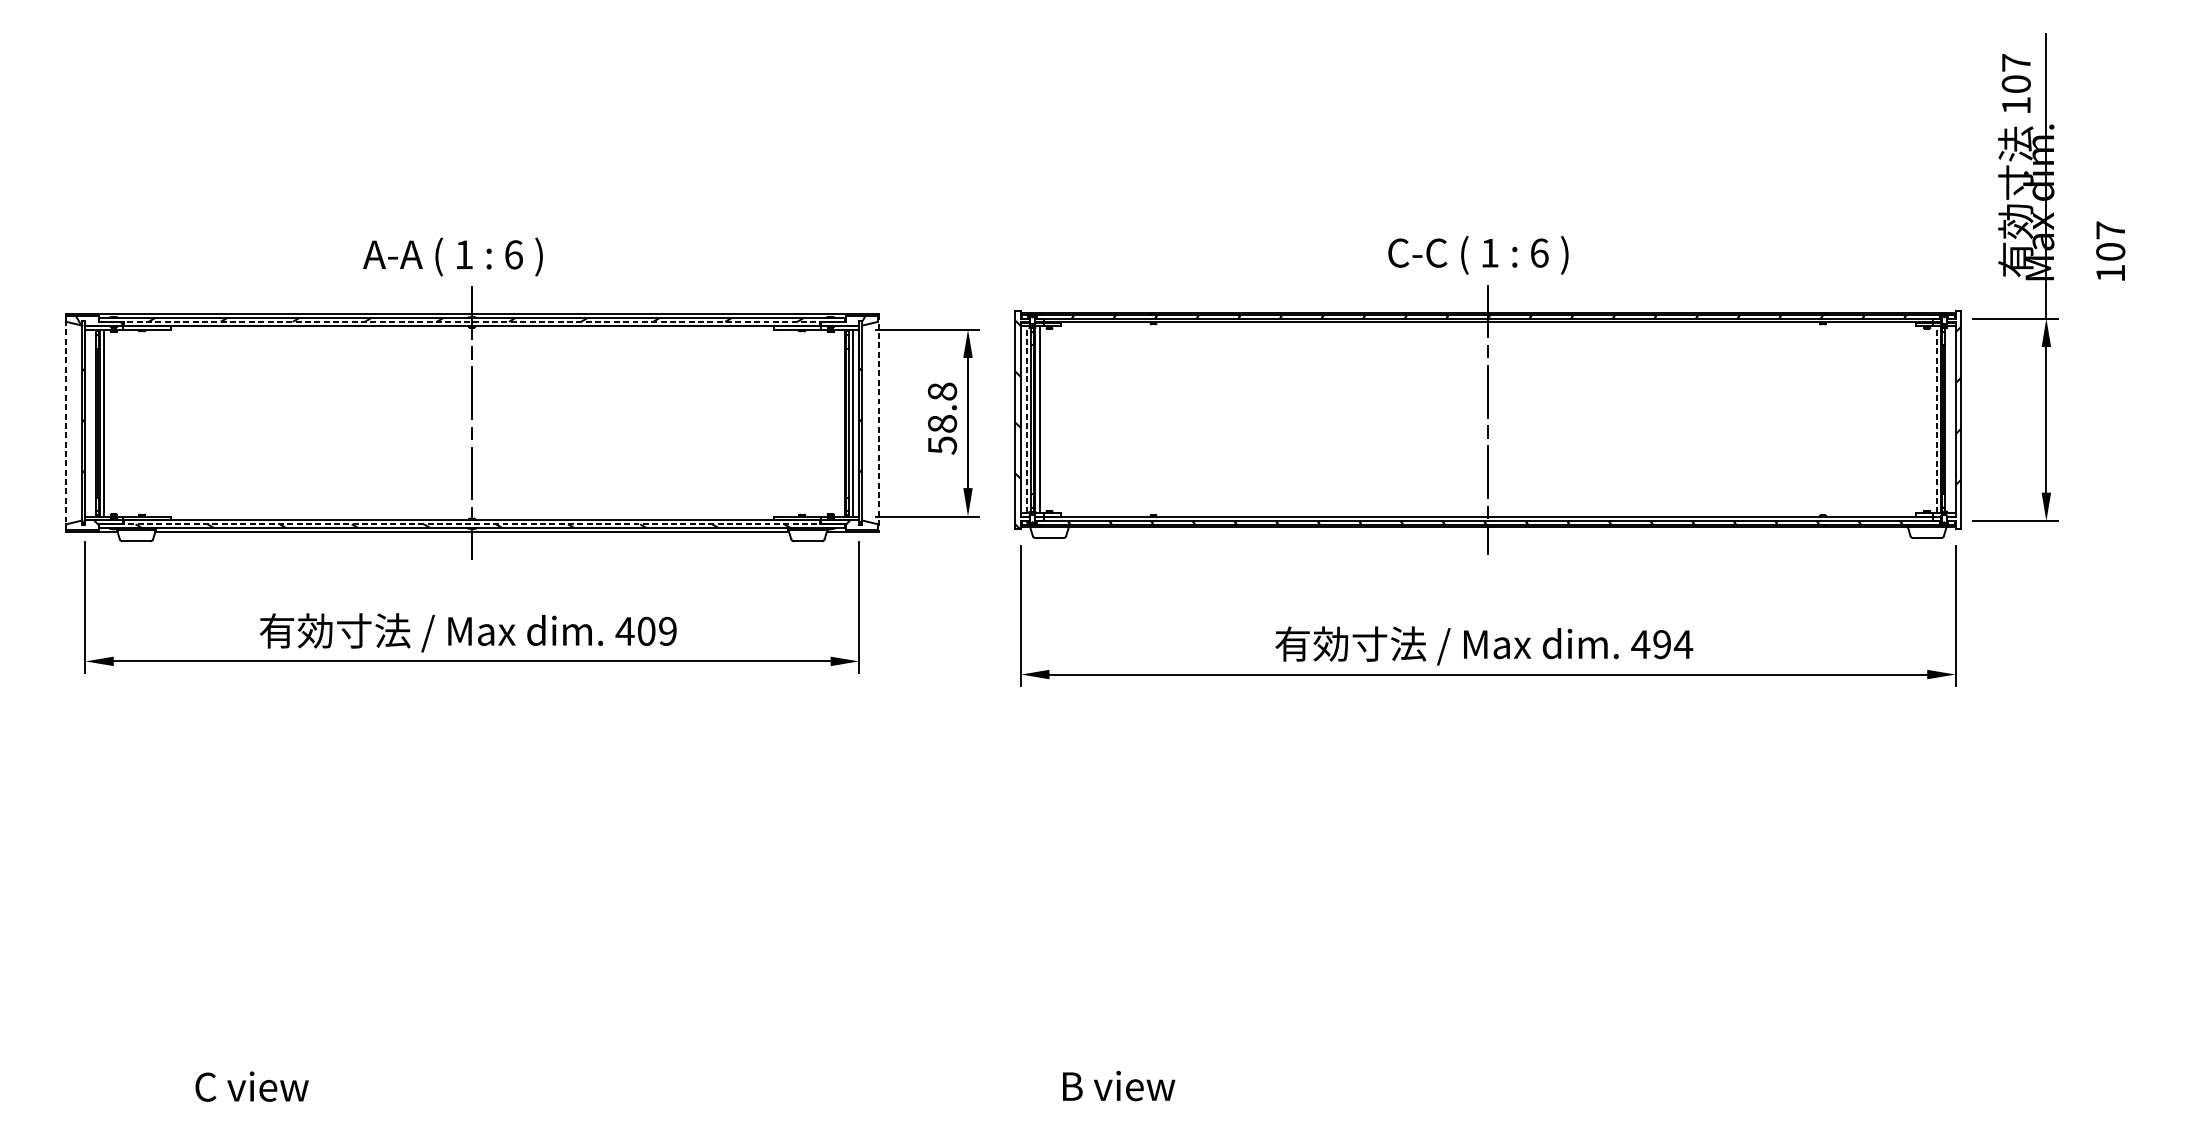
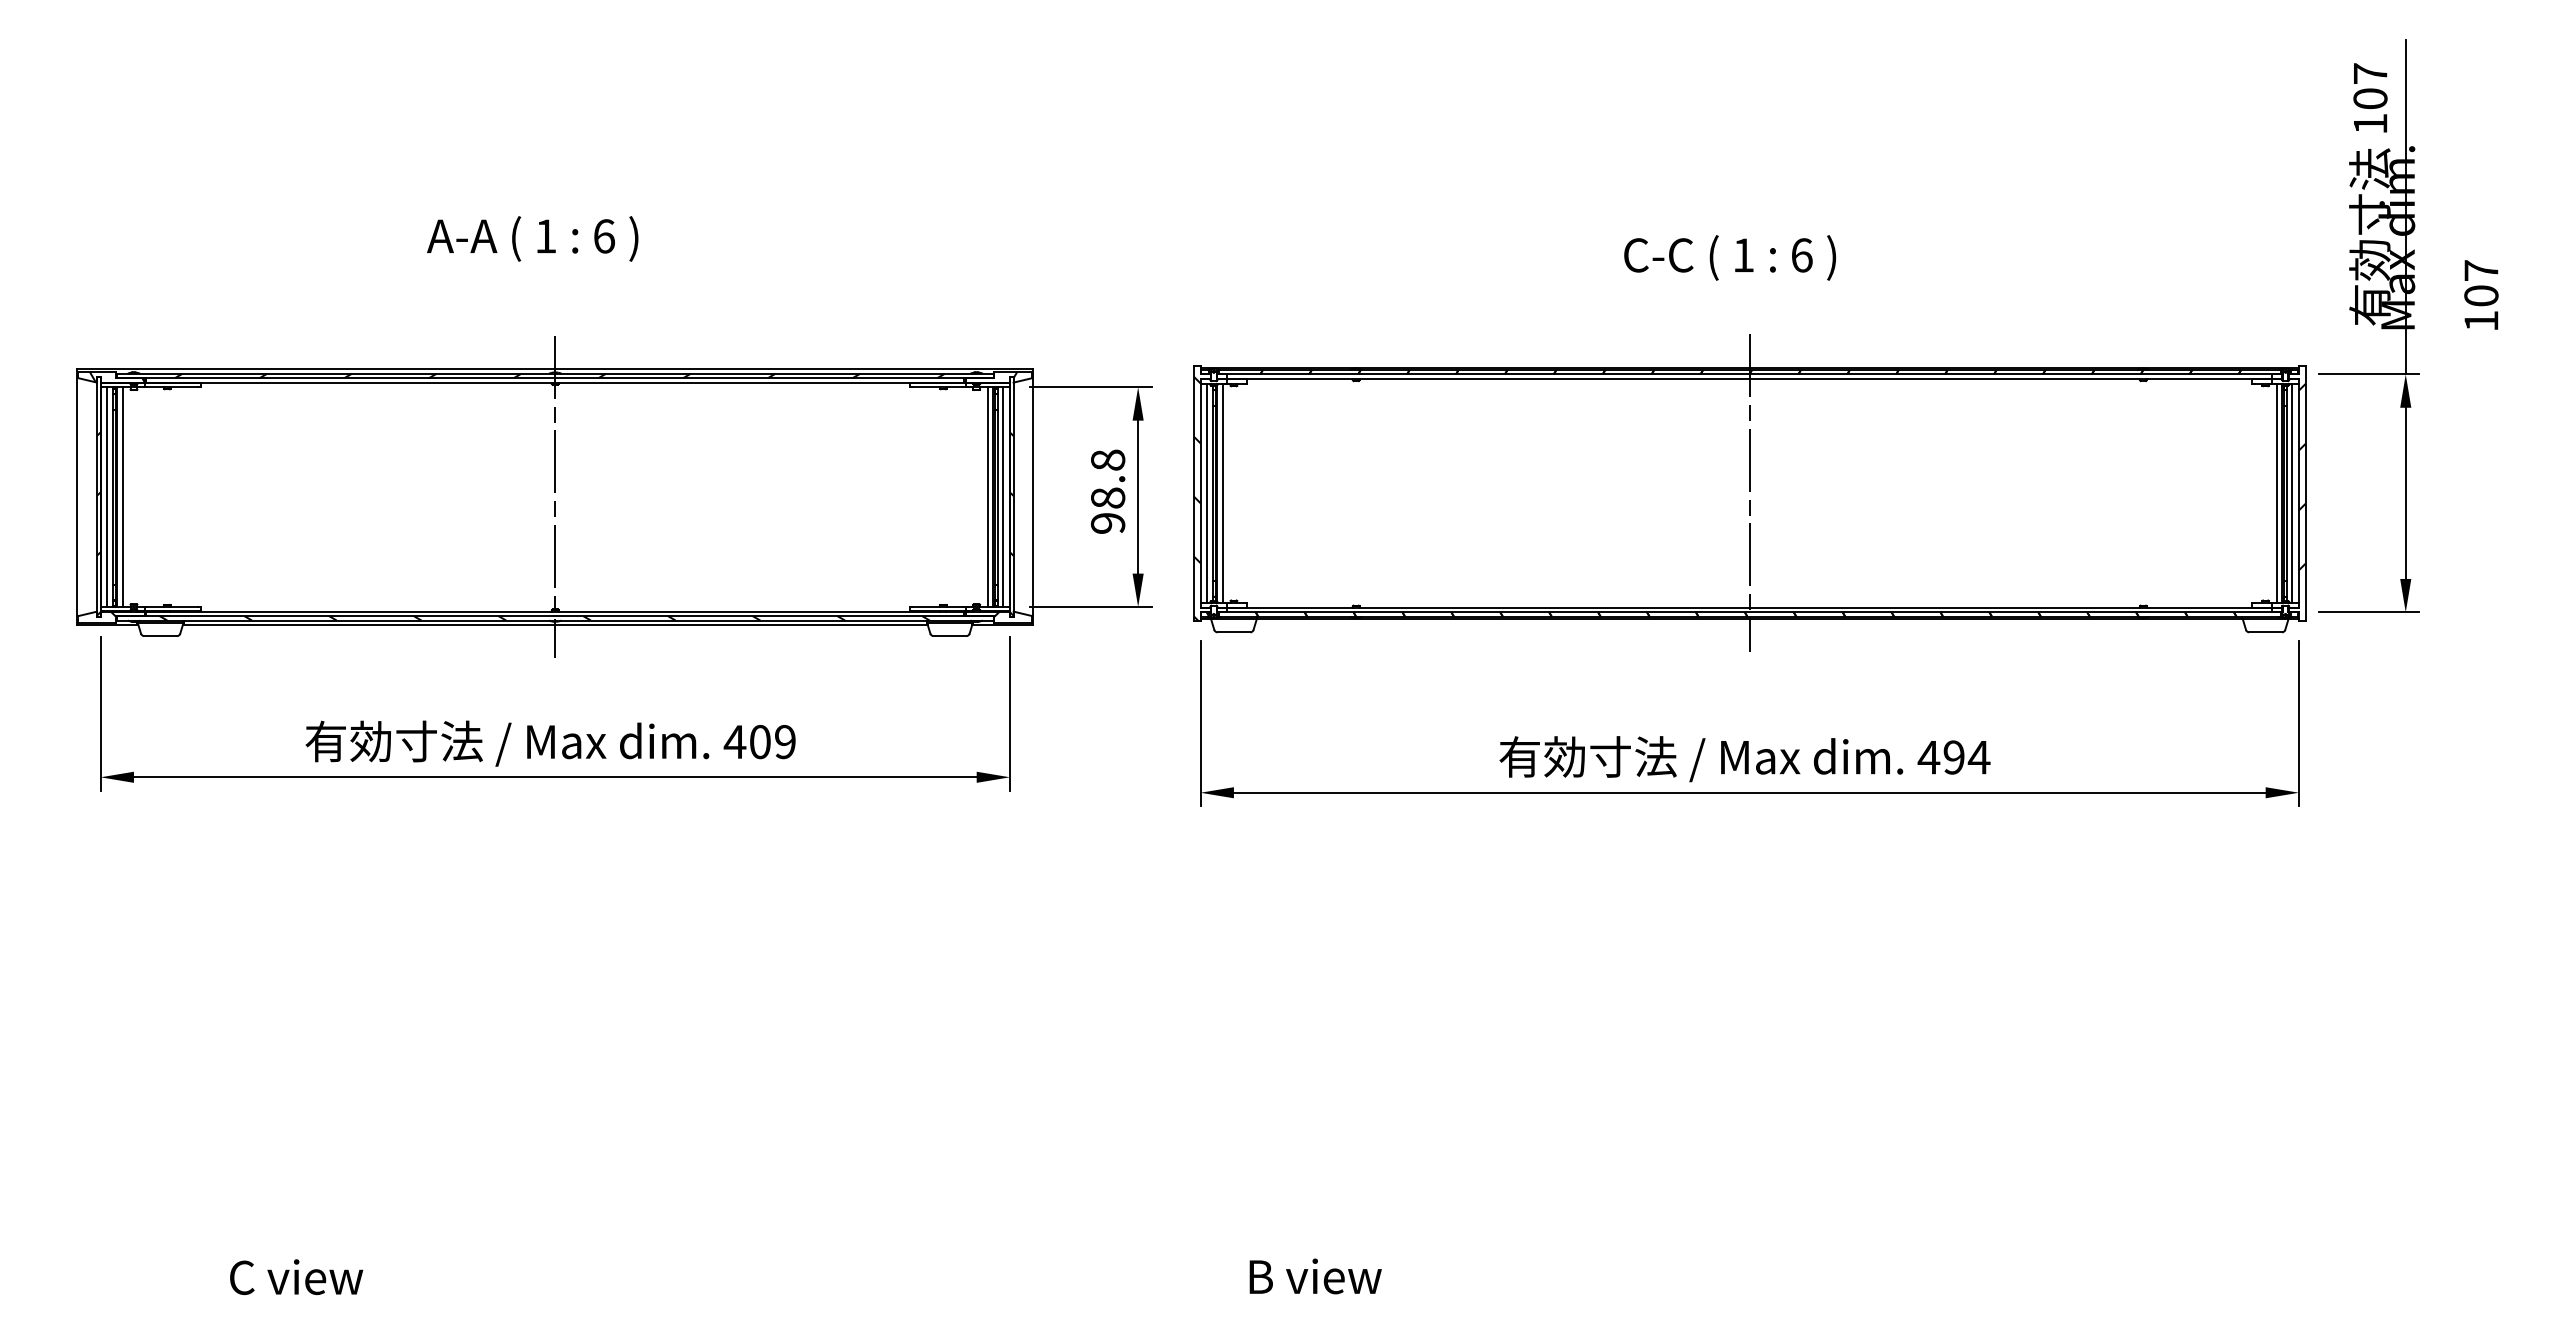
text: (1477, 254) -> (1729, 257), moved
text: (452, 256) -> (532, 238), moved
line: (472, 322) -> (555, 378), dashed -> solid
line: (1027, 419) -> (1207, 493), dashed -> solid
line: (1936, 419) -> (2276, 493), dashed -> solid
line: (1950, 419) -> (2292, 493), added
line: (91, 422) -> (107, 496), added
line: (839, 422) -> (987, 496), added
line: (65, 423) -> (77, 497), dashed -> solid
line: (878, 423) -> (1033, 497), dashed -> solid
text: (941, 445) -> (1107, 523), 58.8 -> 98.8
line: (472, 524) -> (555, 616), dashed -> solid

